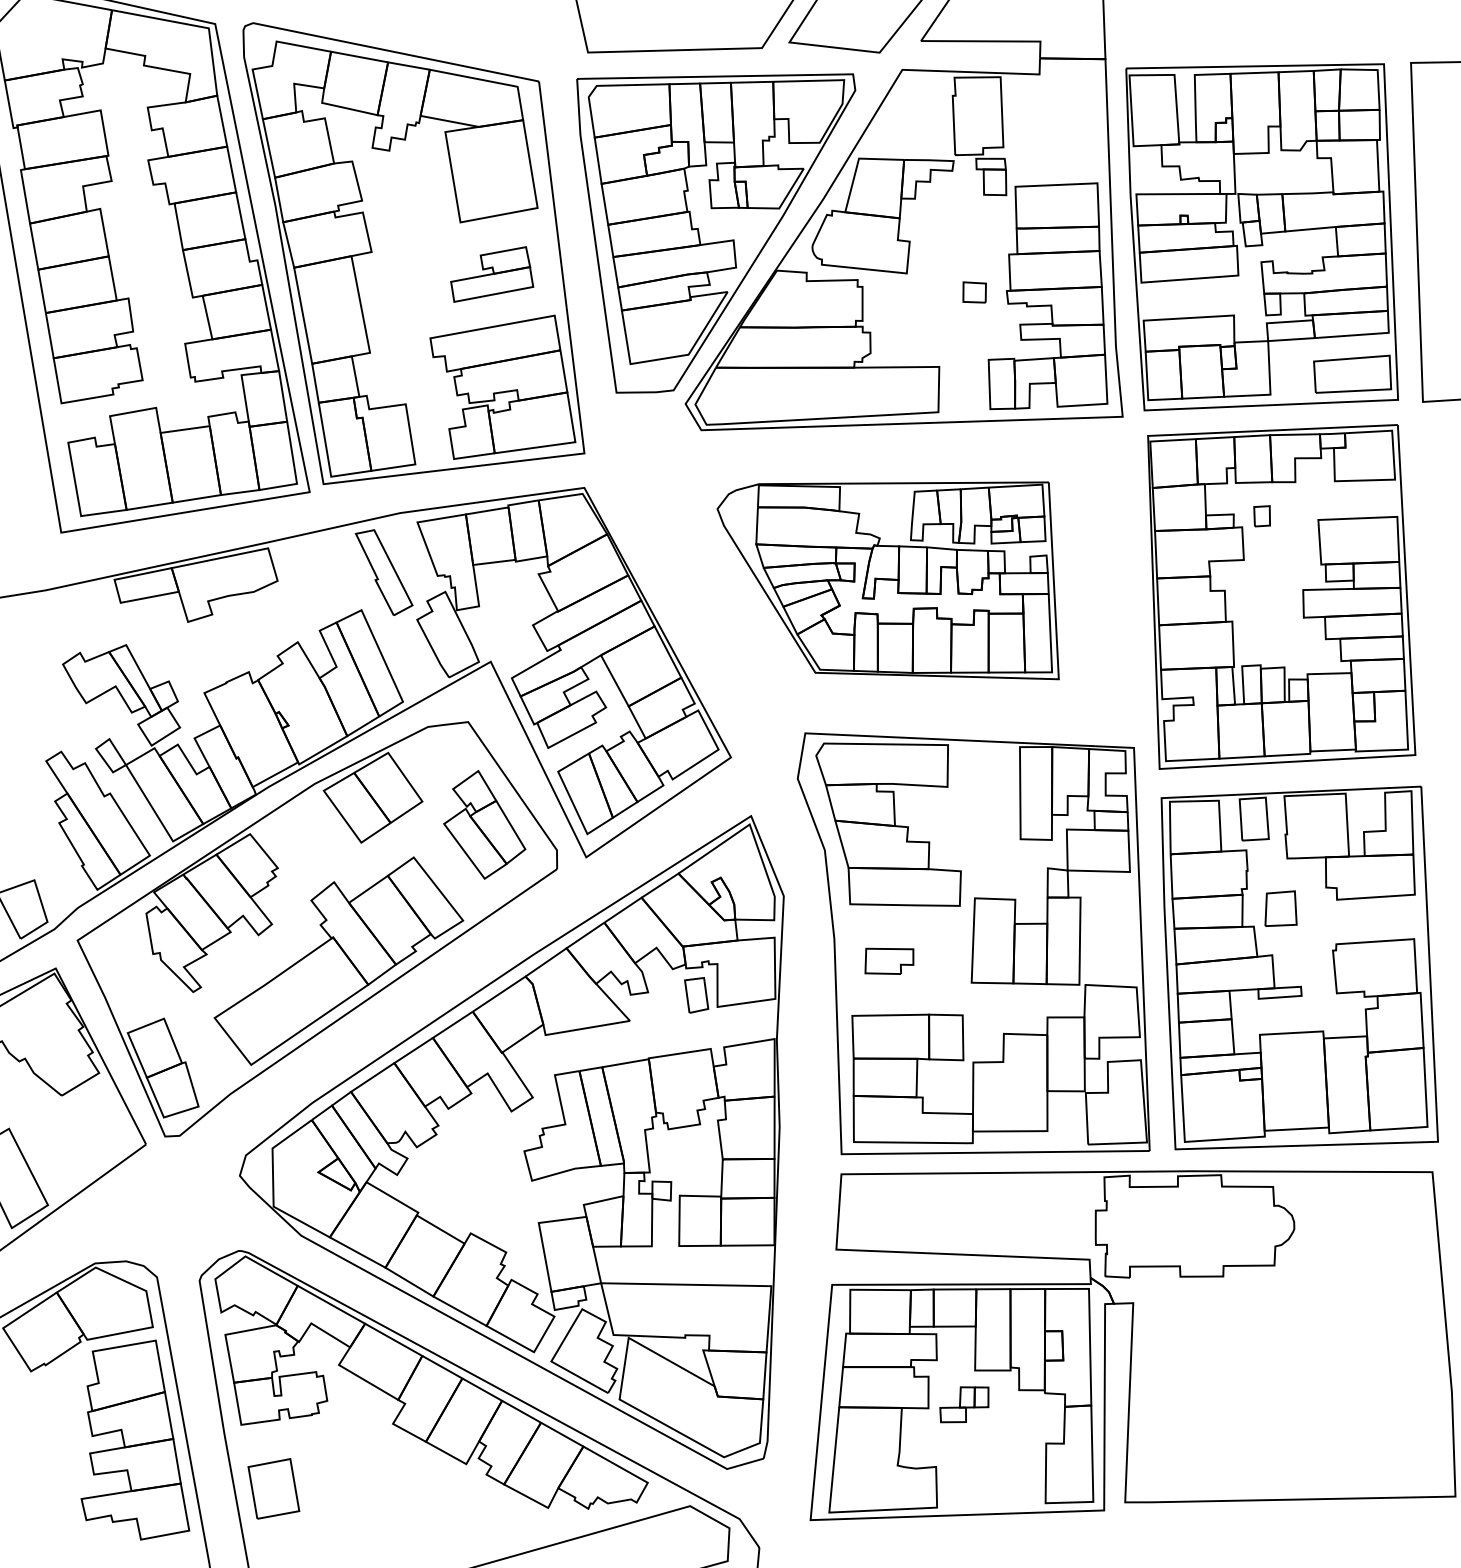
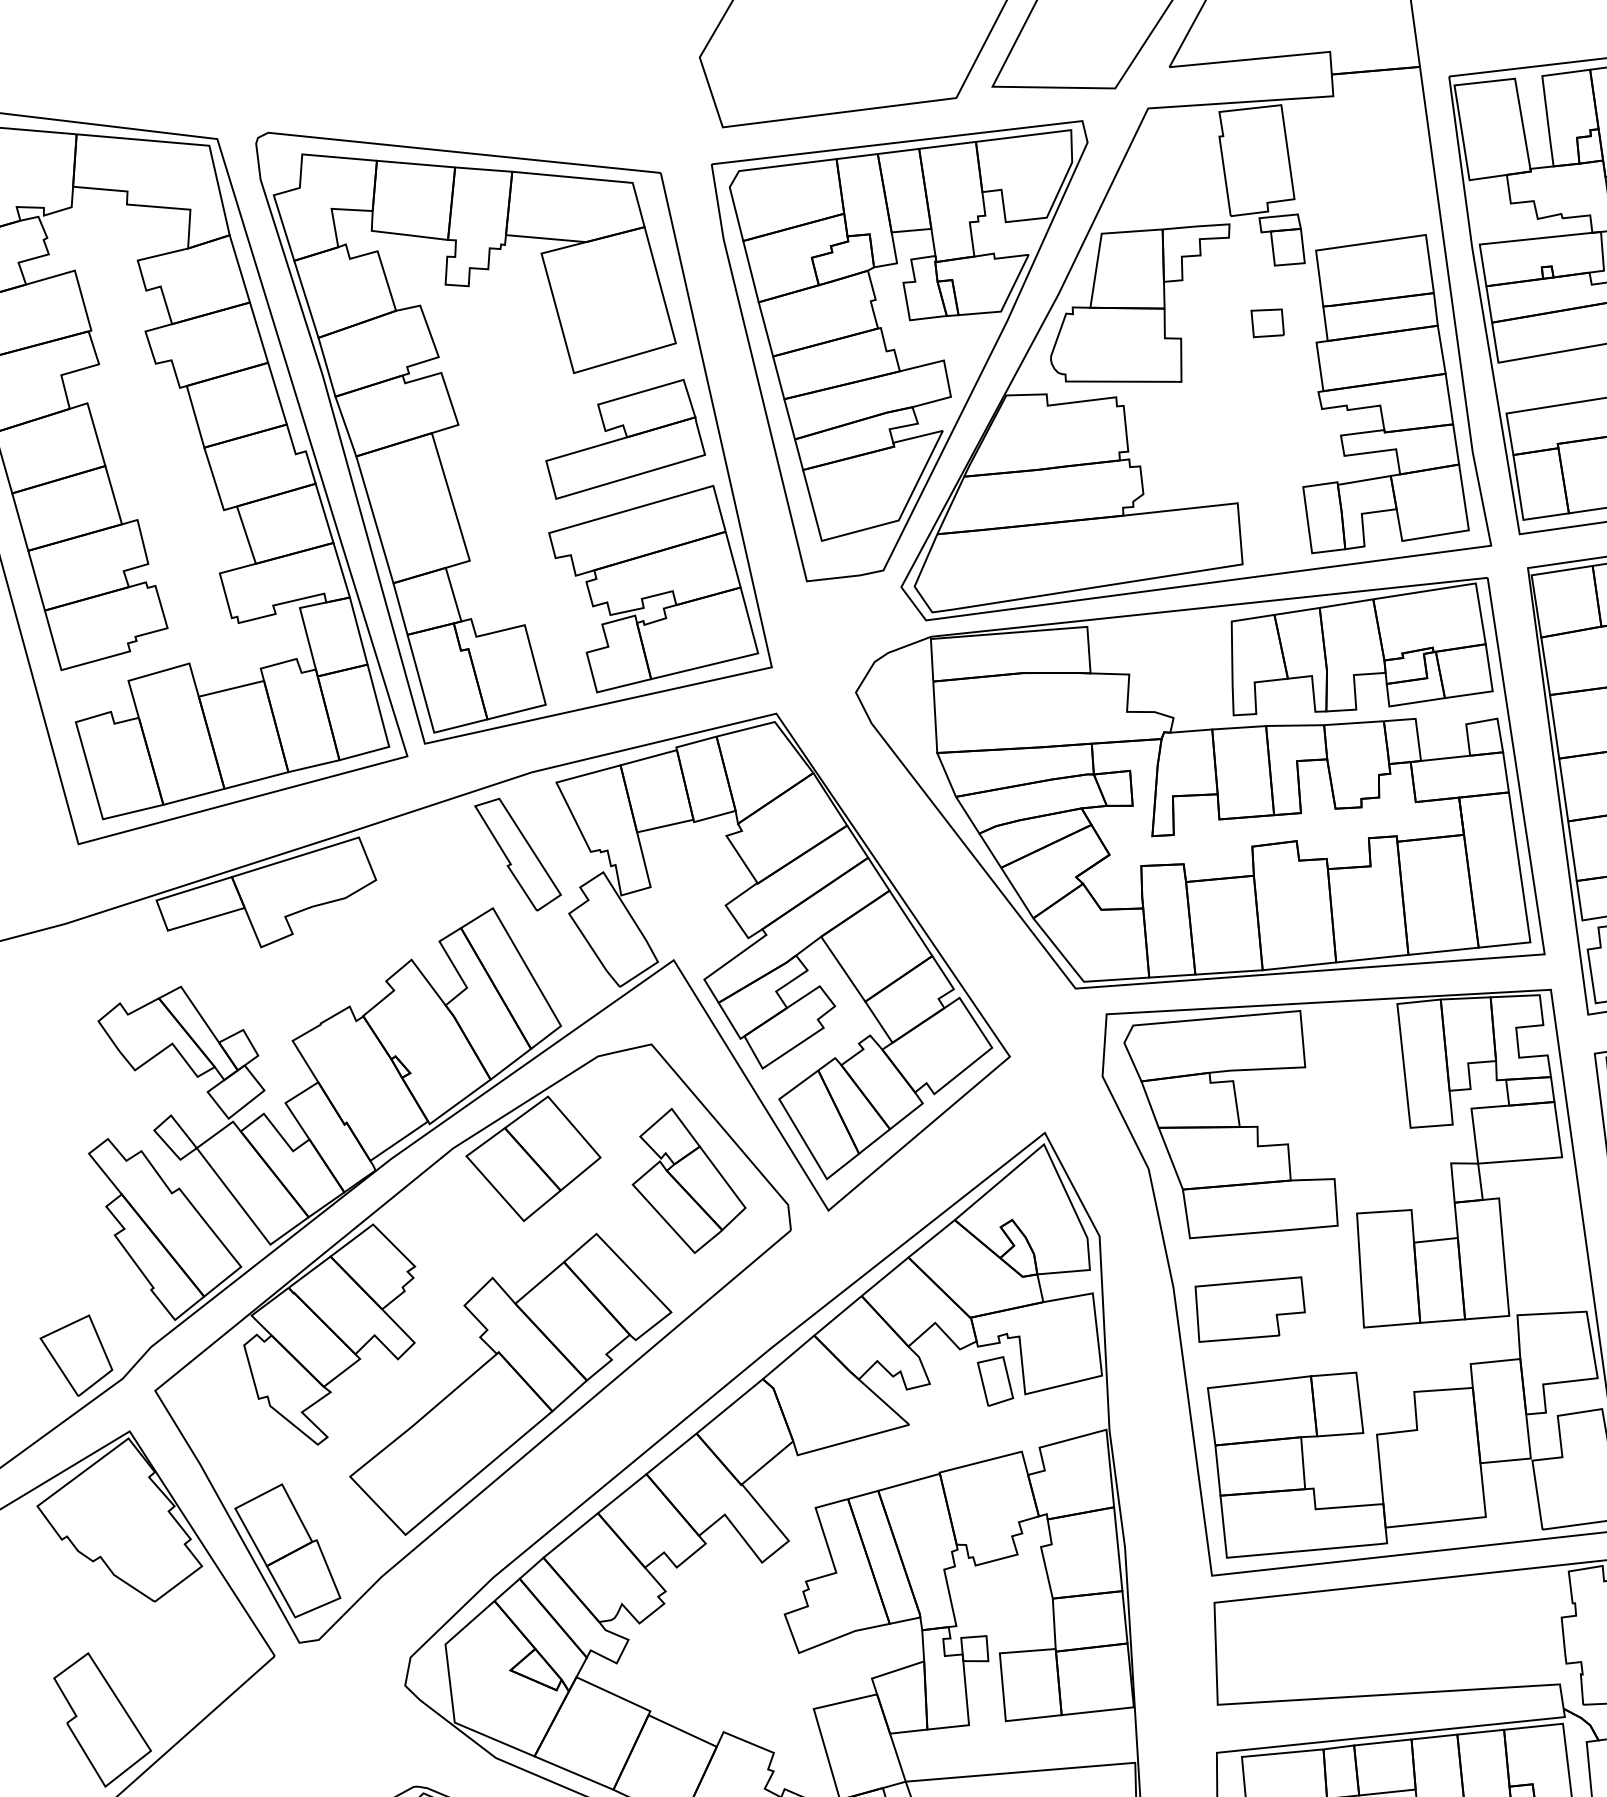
part: (491, 274) -> (622, 439), size x1.43
part: (974, 292) -> (1267, 323), moved
part: (887, 580) -> (1196, 797), size x1.43
part: (889, 961) -> (1250, 1310), size x1.67

